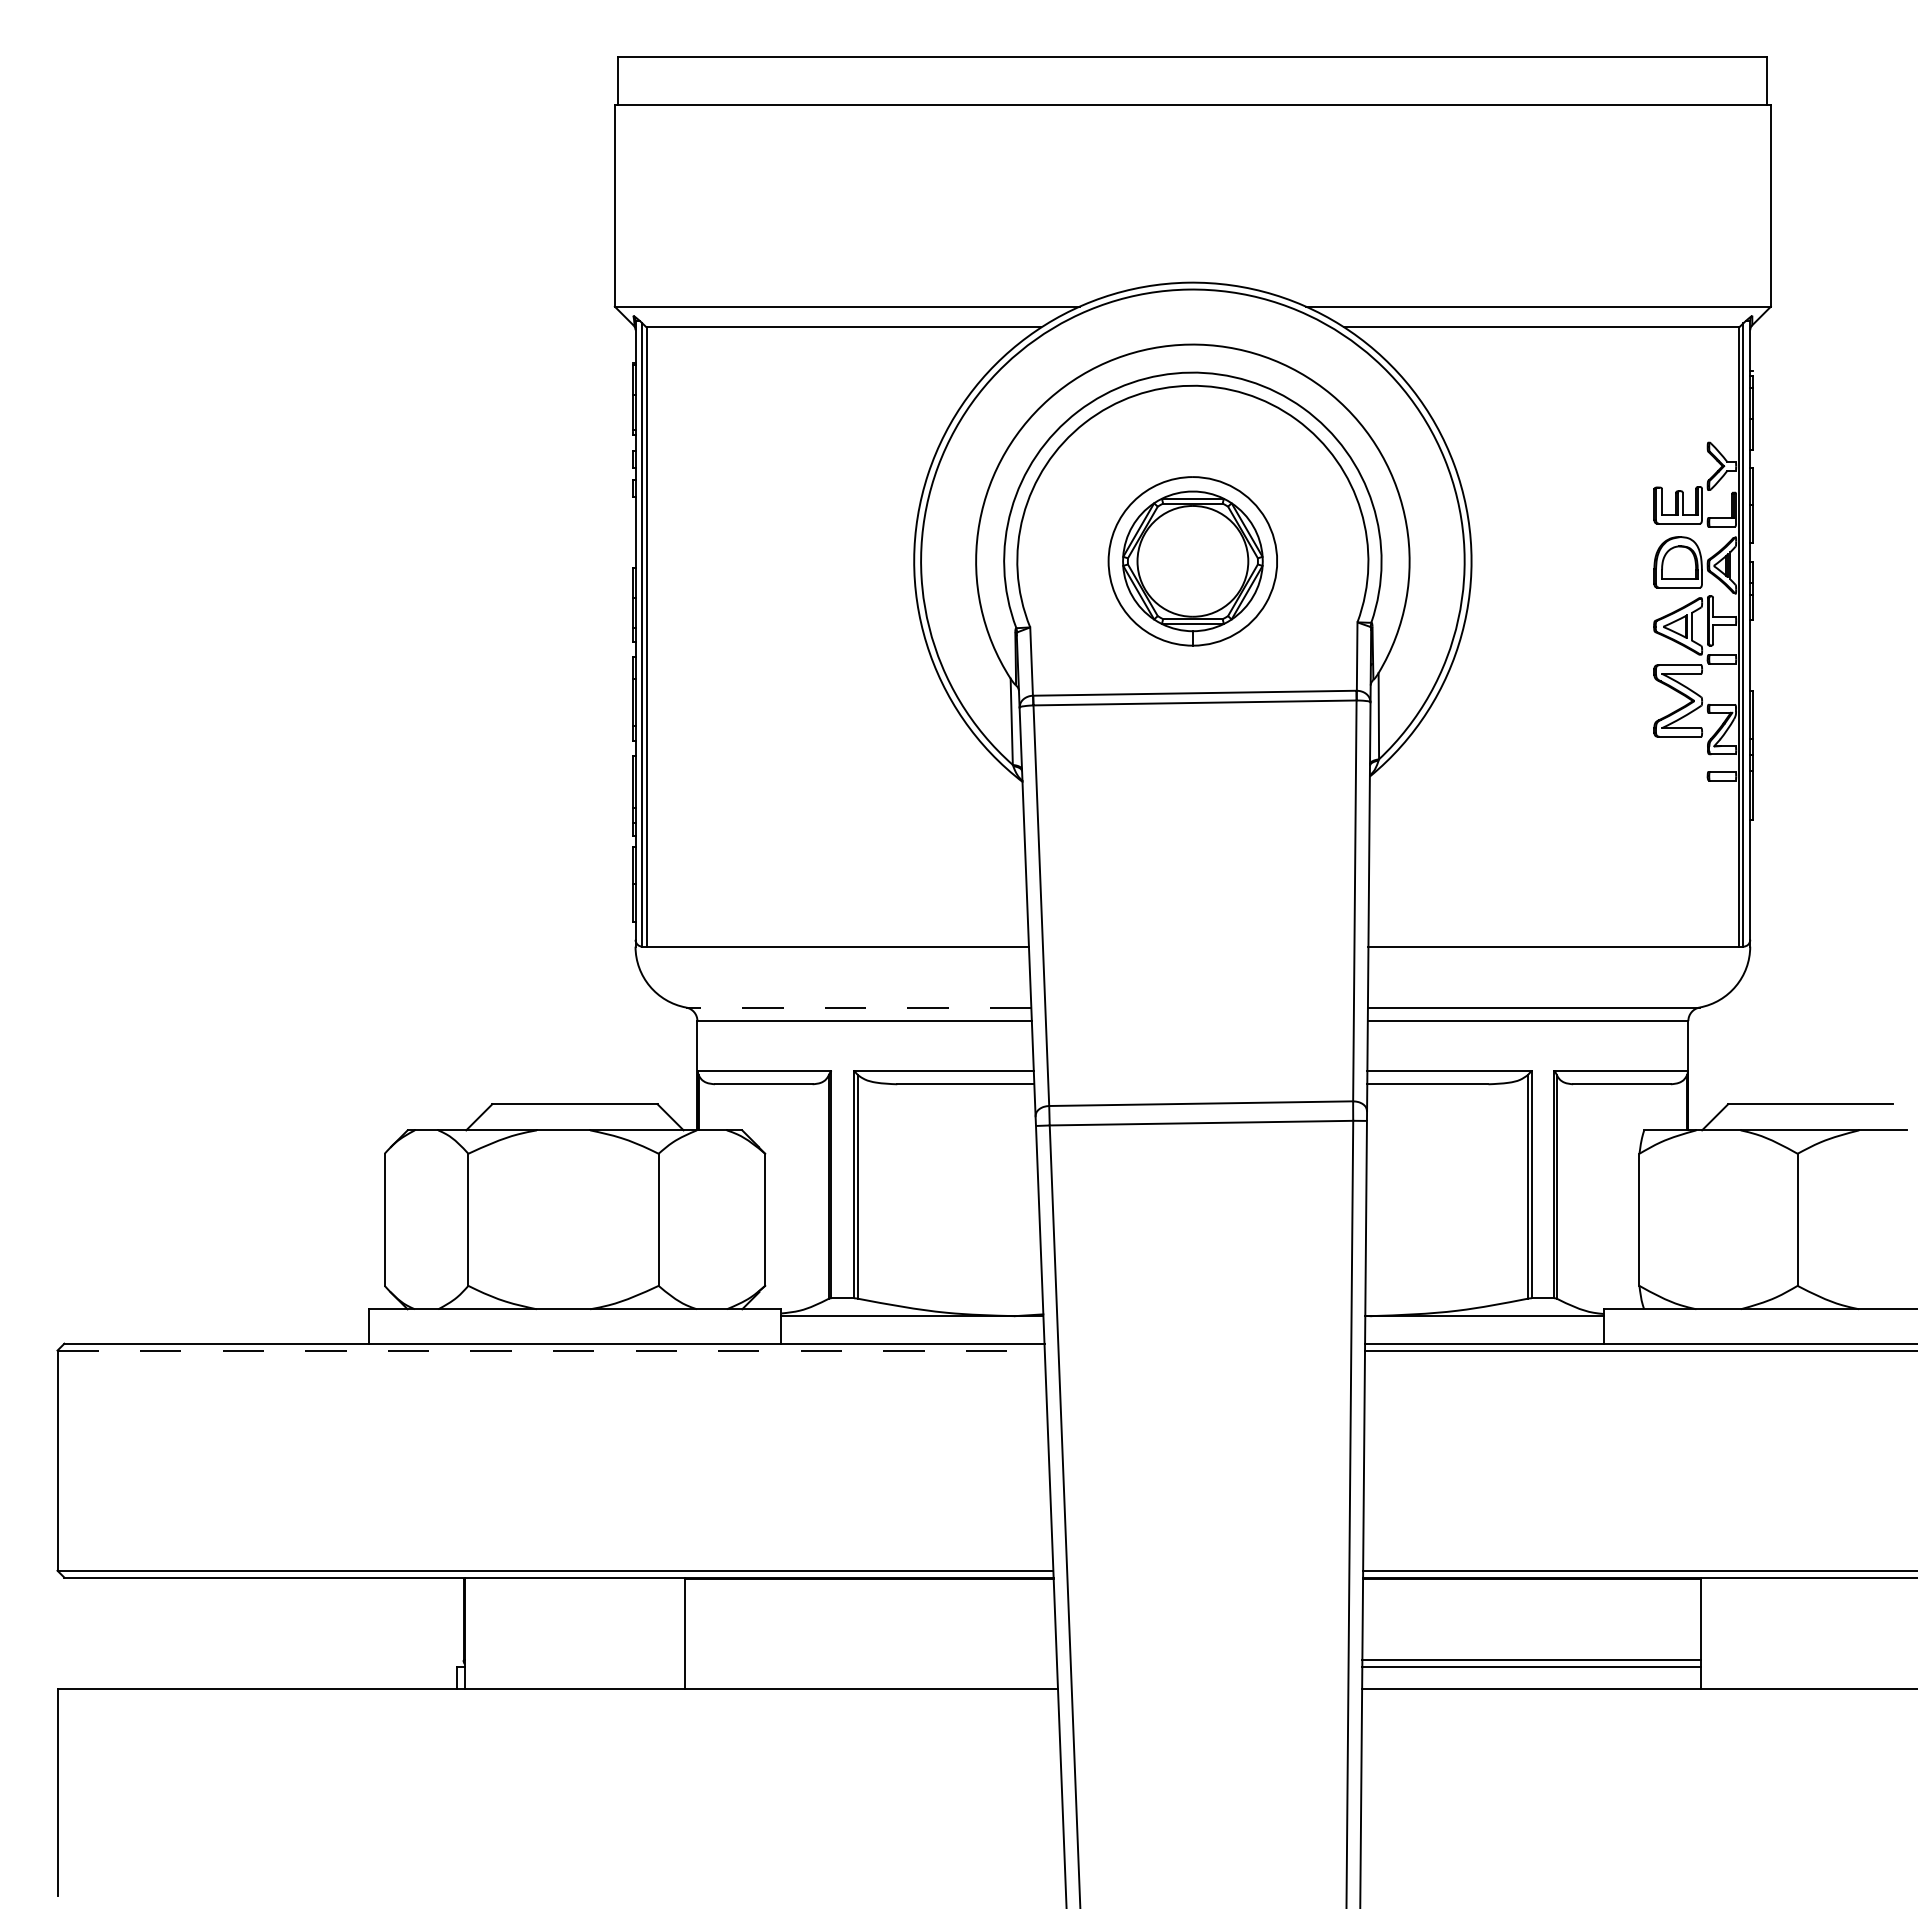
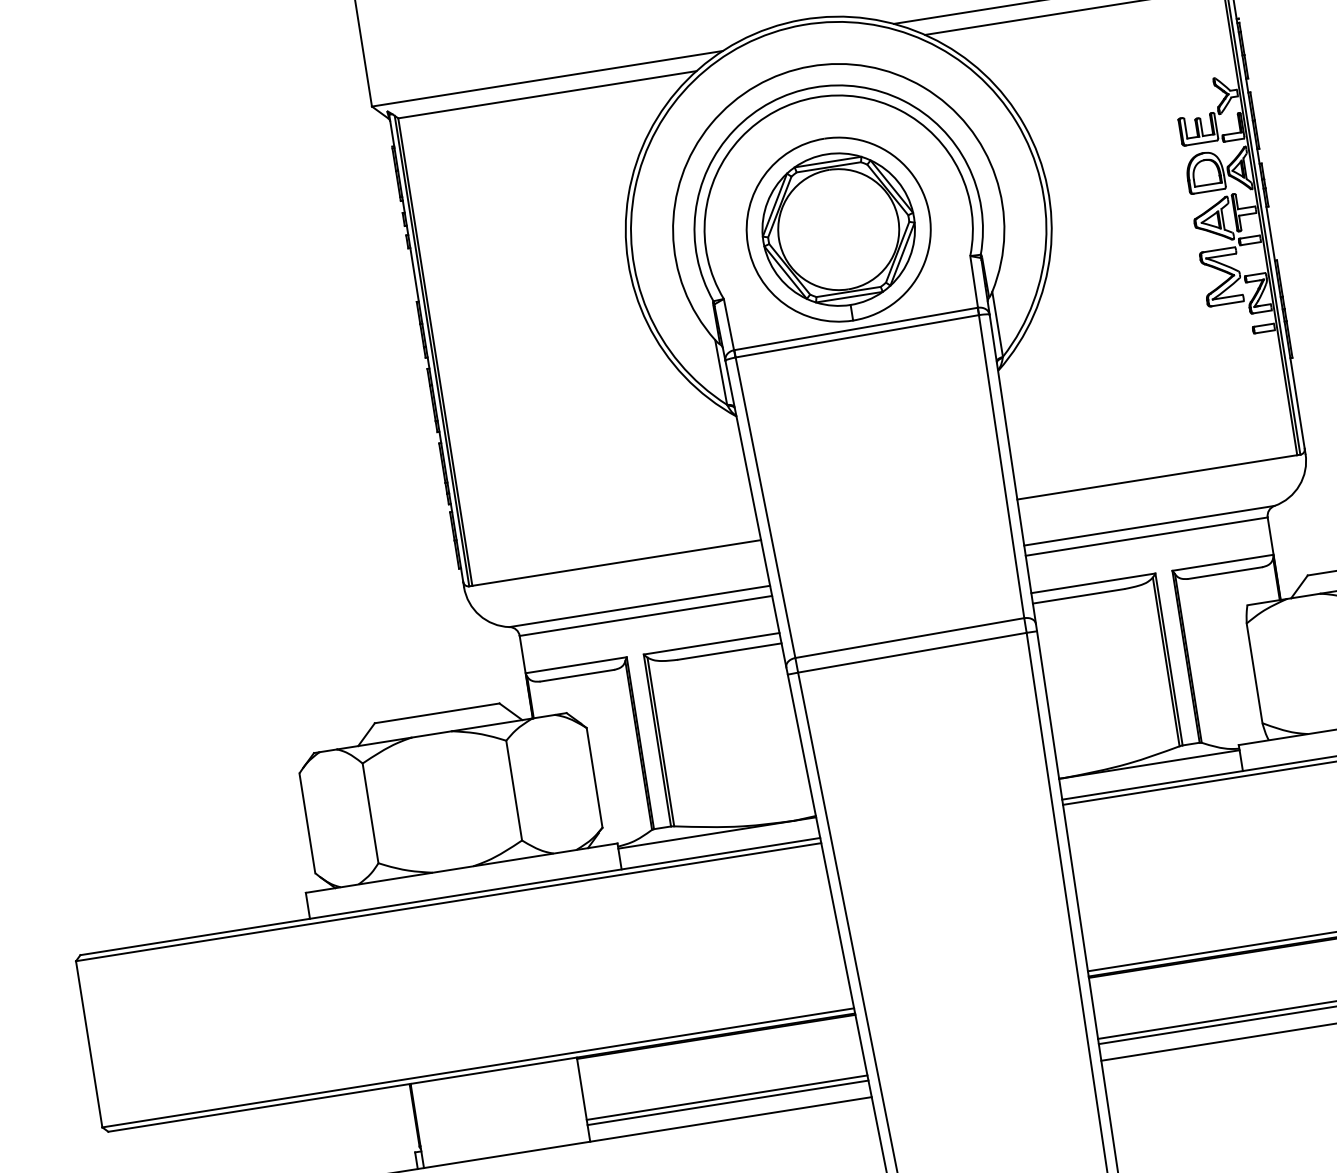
part: (1192, 561) -> (838, 229), size x1.43
line: (858, 1007) -> (639, 606), dashed -> solid
line: (551, 1350) -> (448, 902), dashed -> solid
line: (870, 1660) -> (726, 1097), added
line: (871, 1667) -> (728, 1103), added

